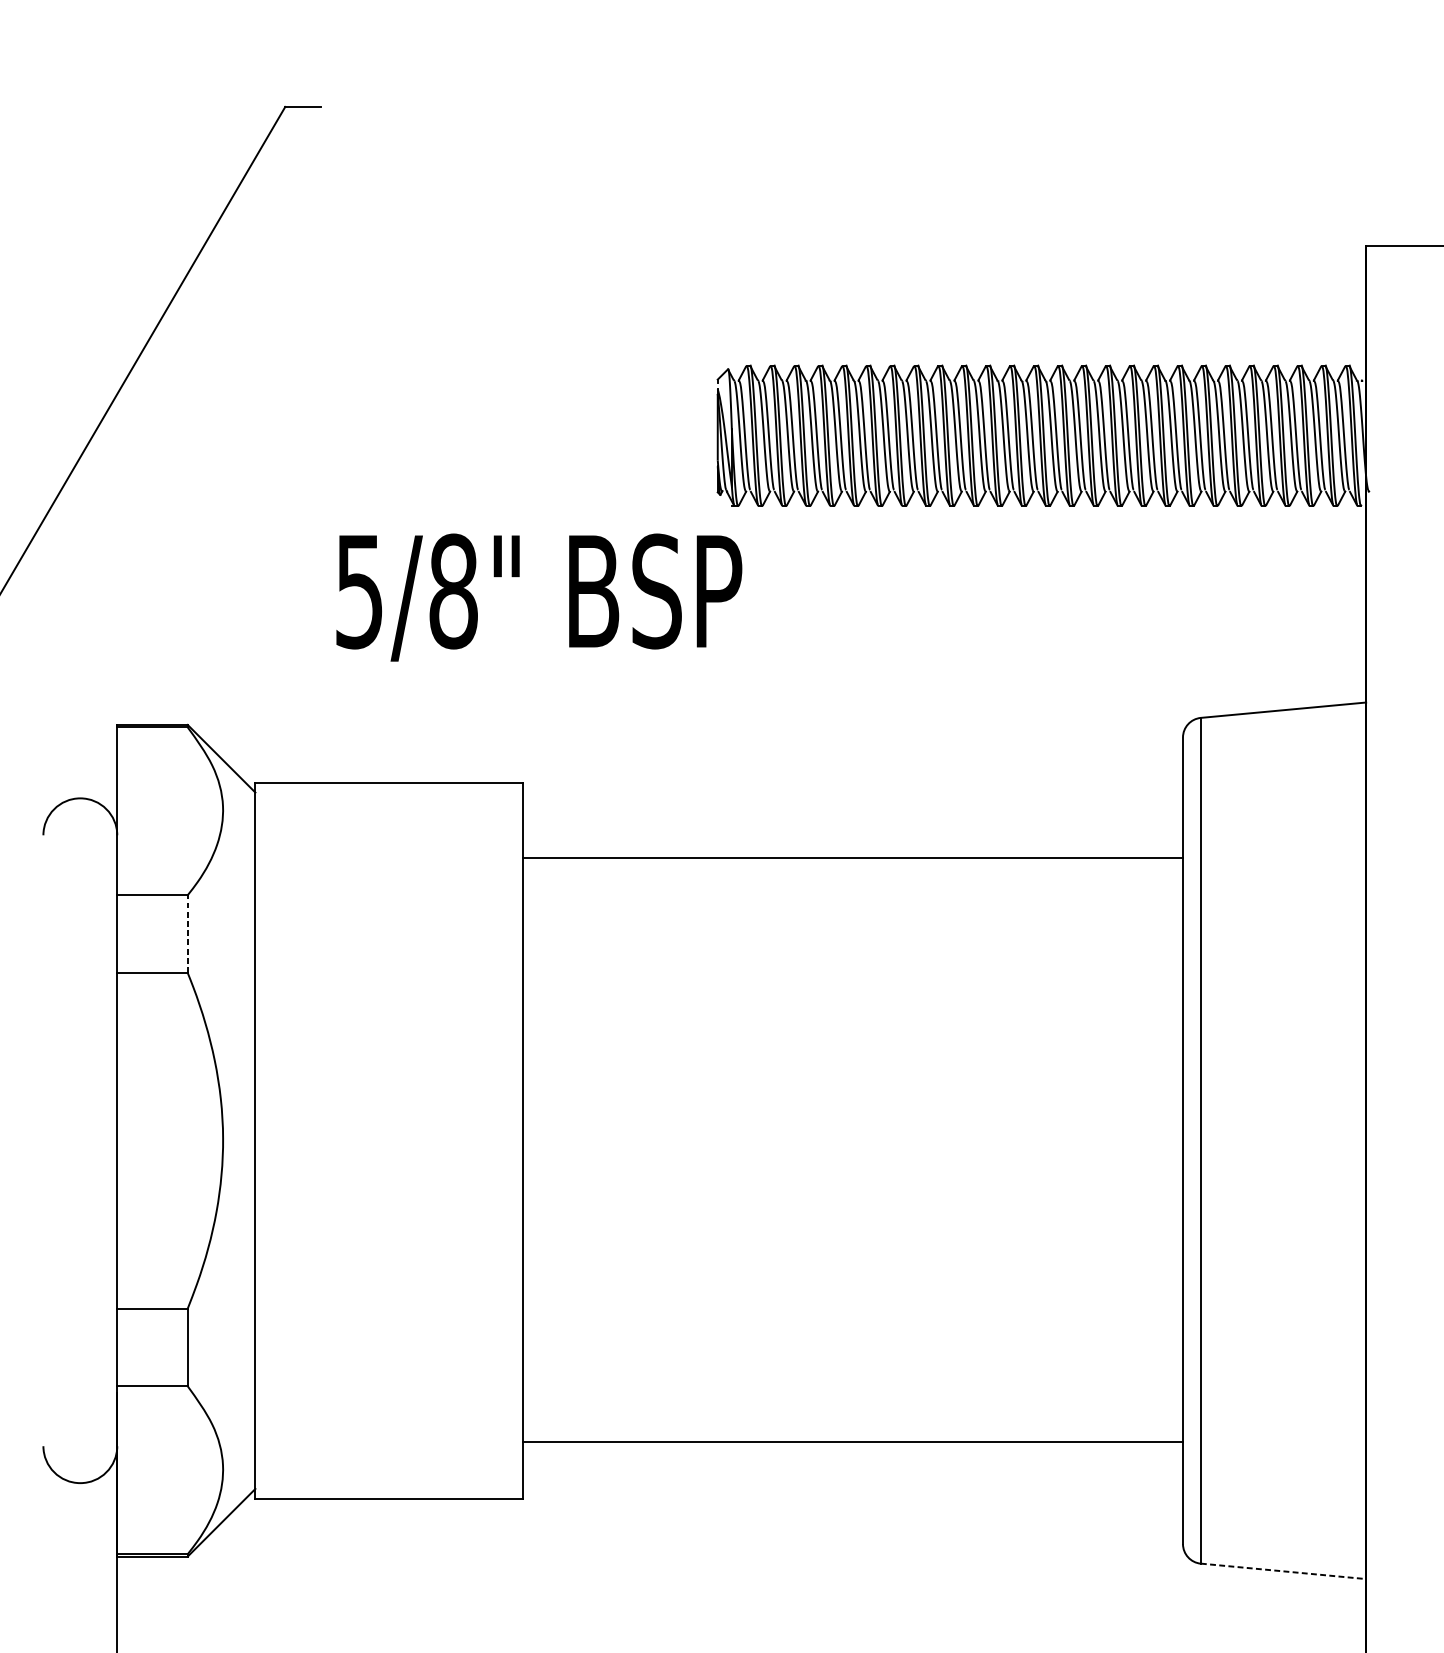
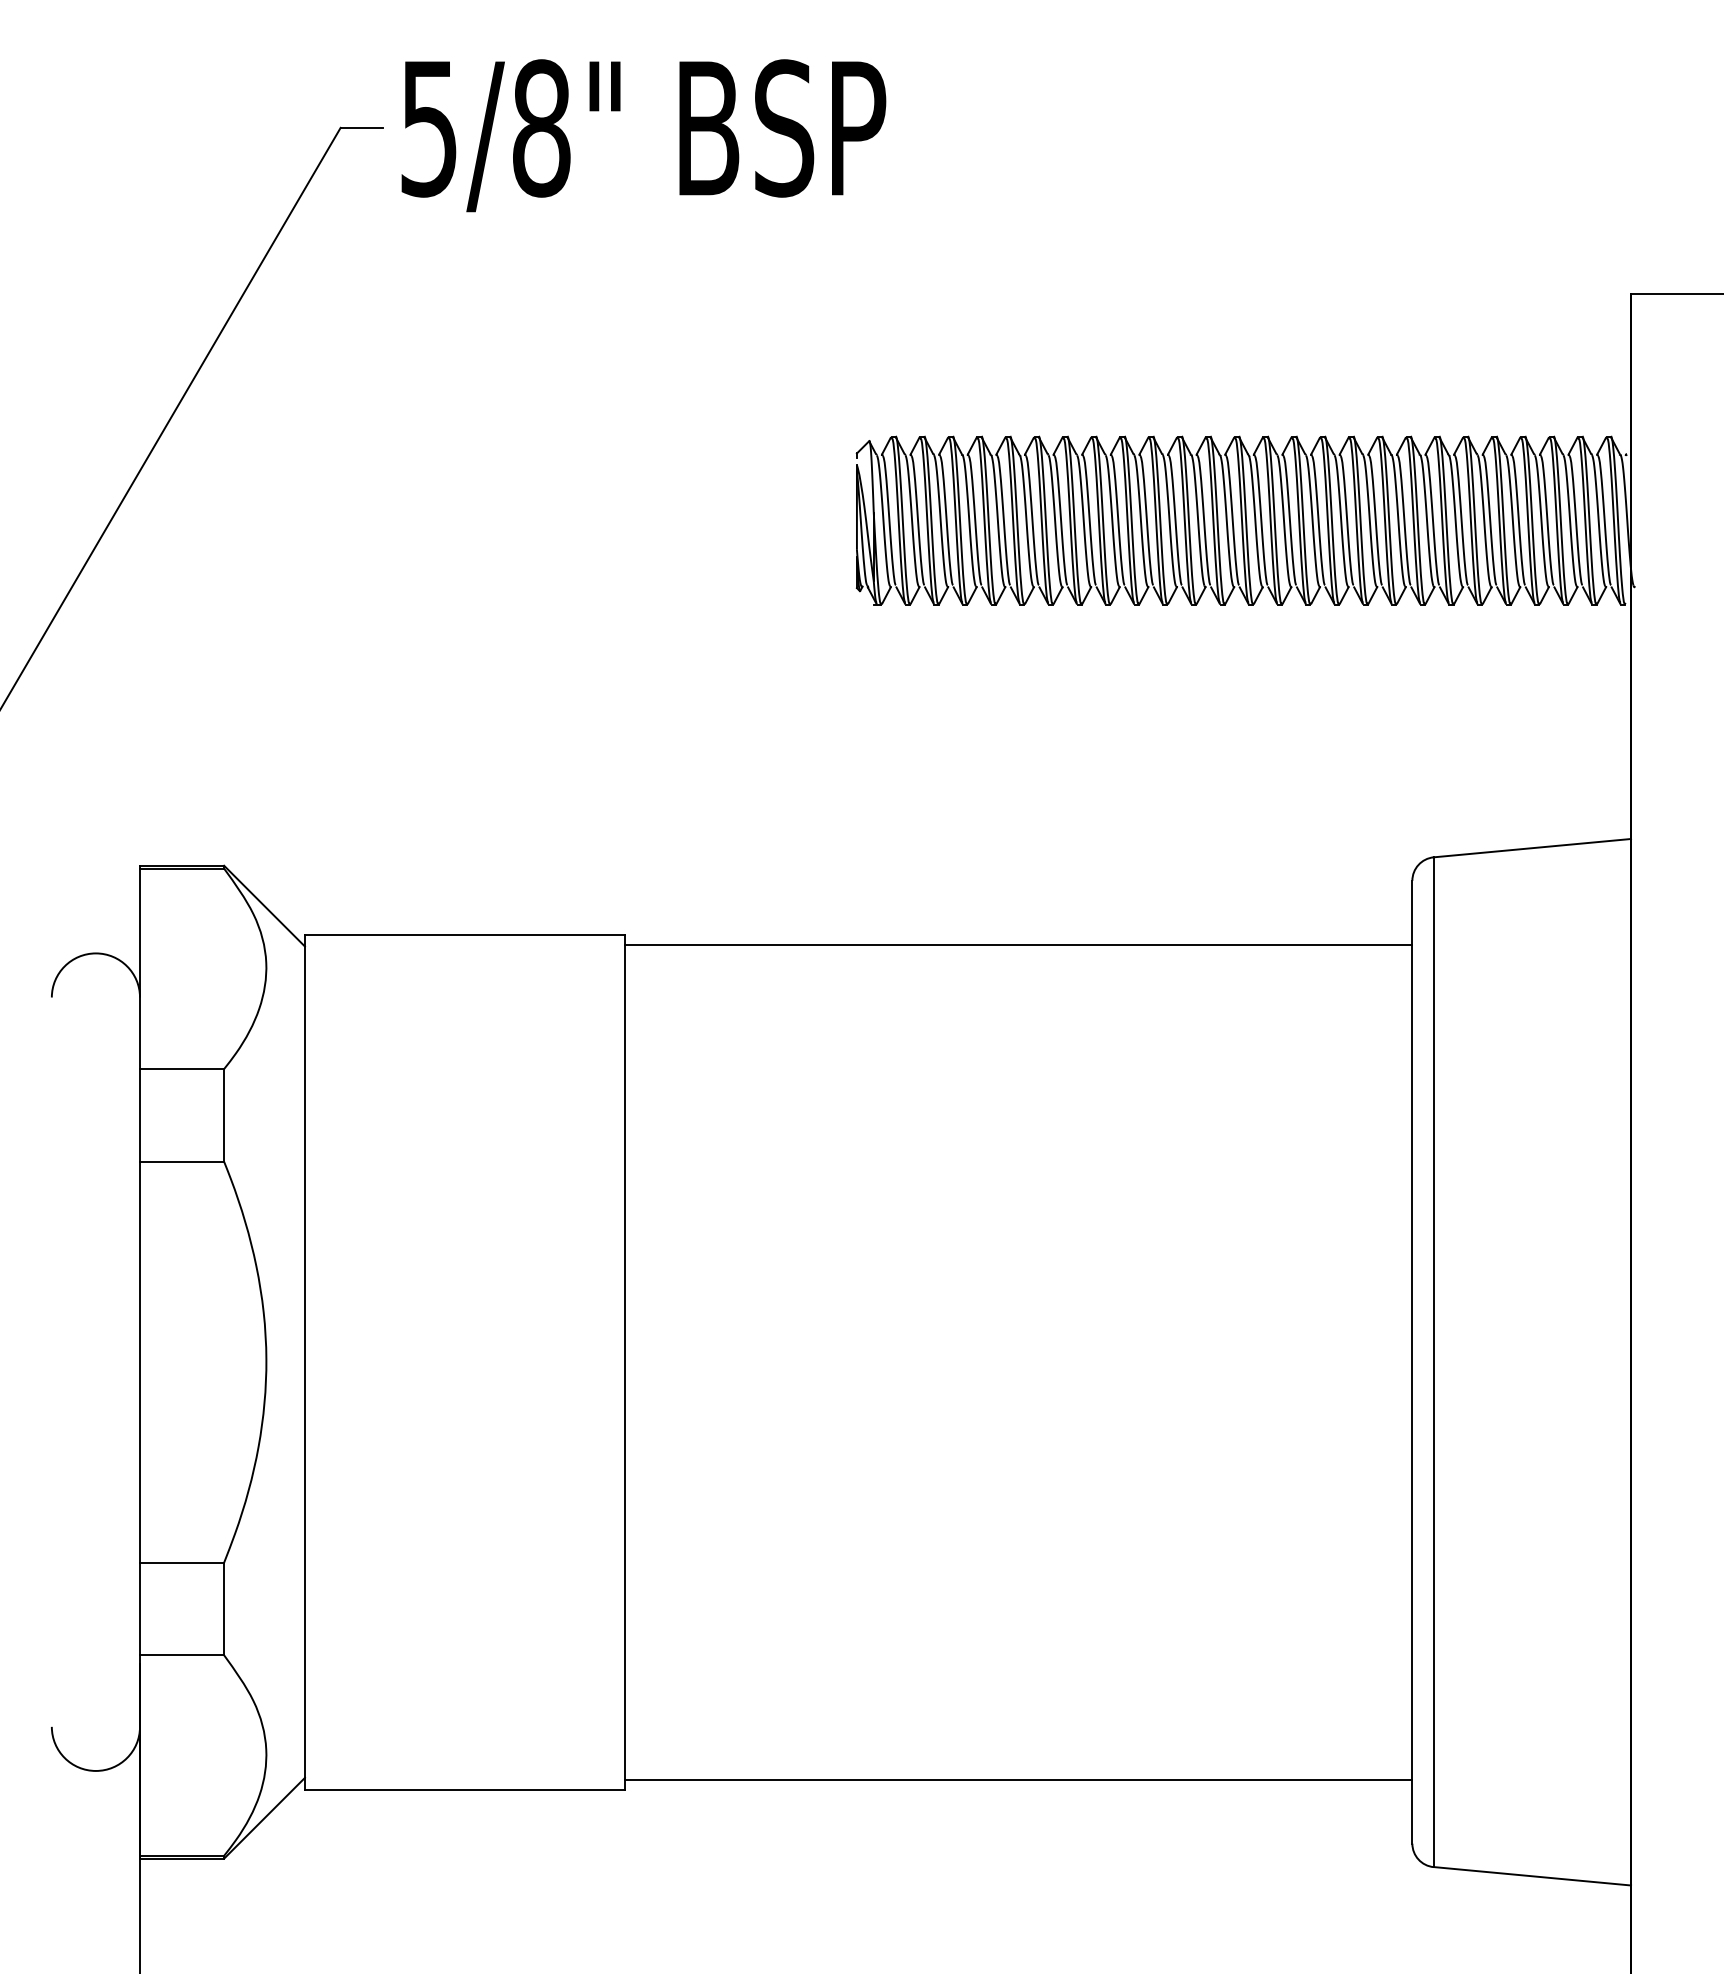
text: (538, 597) -> (643, 135), moved
line: (853, 857) -> (1018, 944), moved
line: (188, 933) -> (224, 1114), dashed -> solid
line: (853, 1441) -> (1018, 1779), moved
line: (1283, 1571) -> (1532, 1876), dashed -> solid

